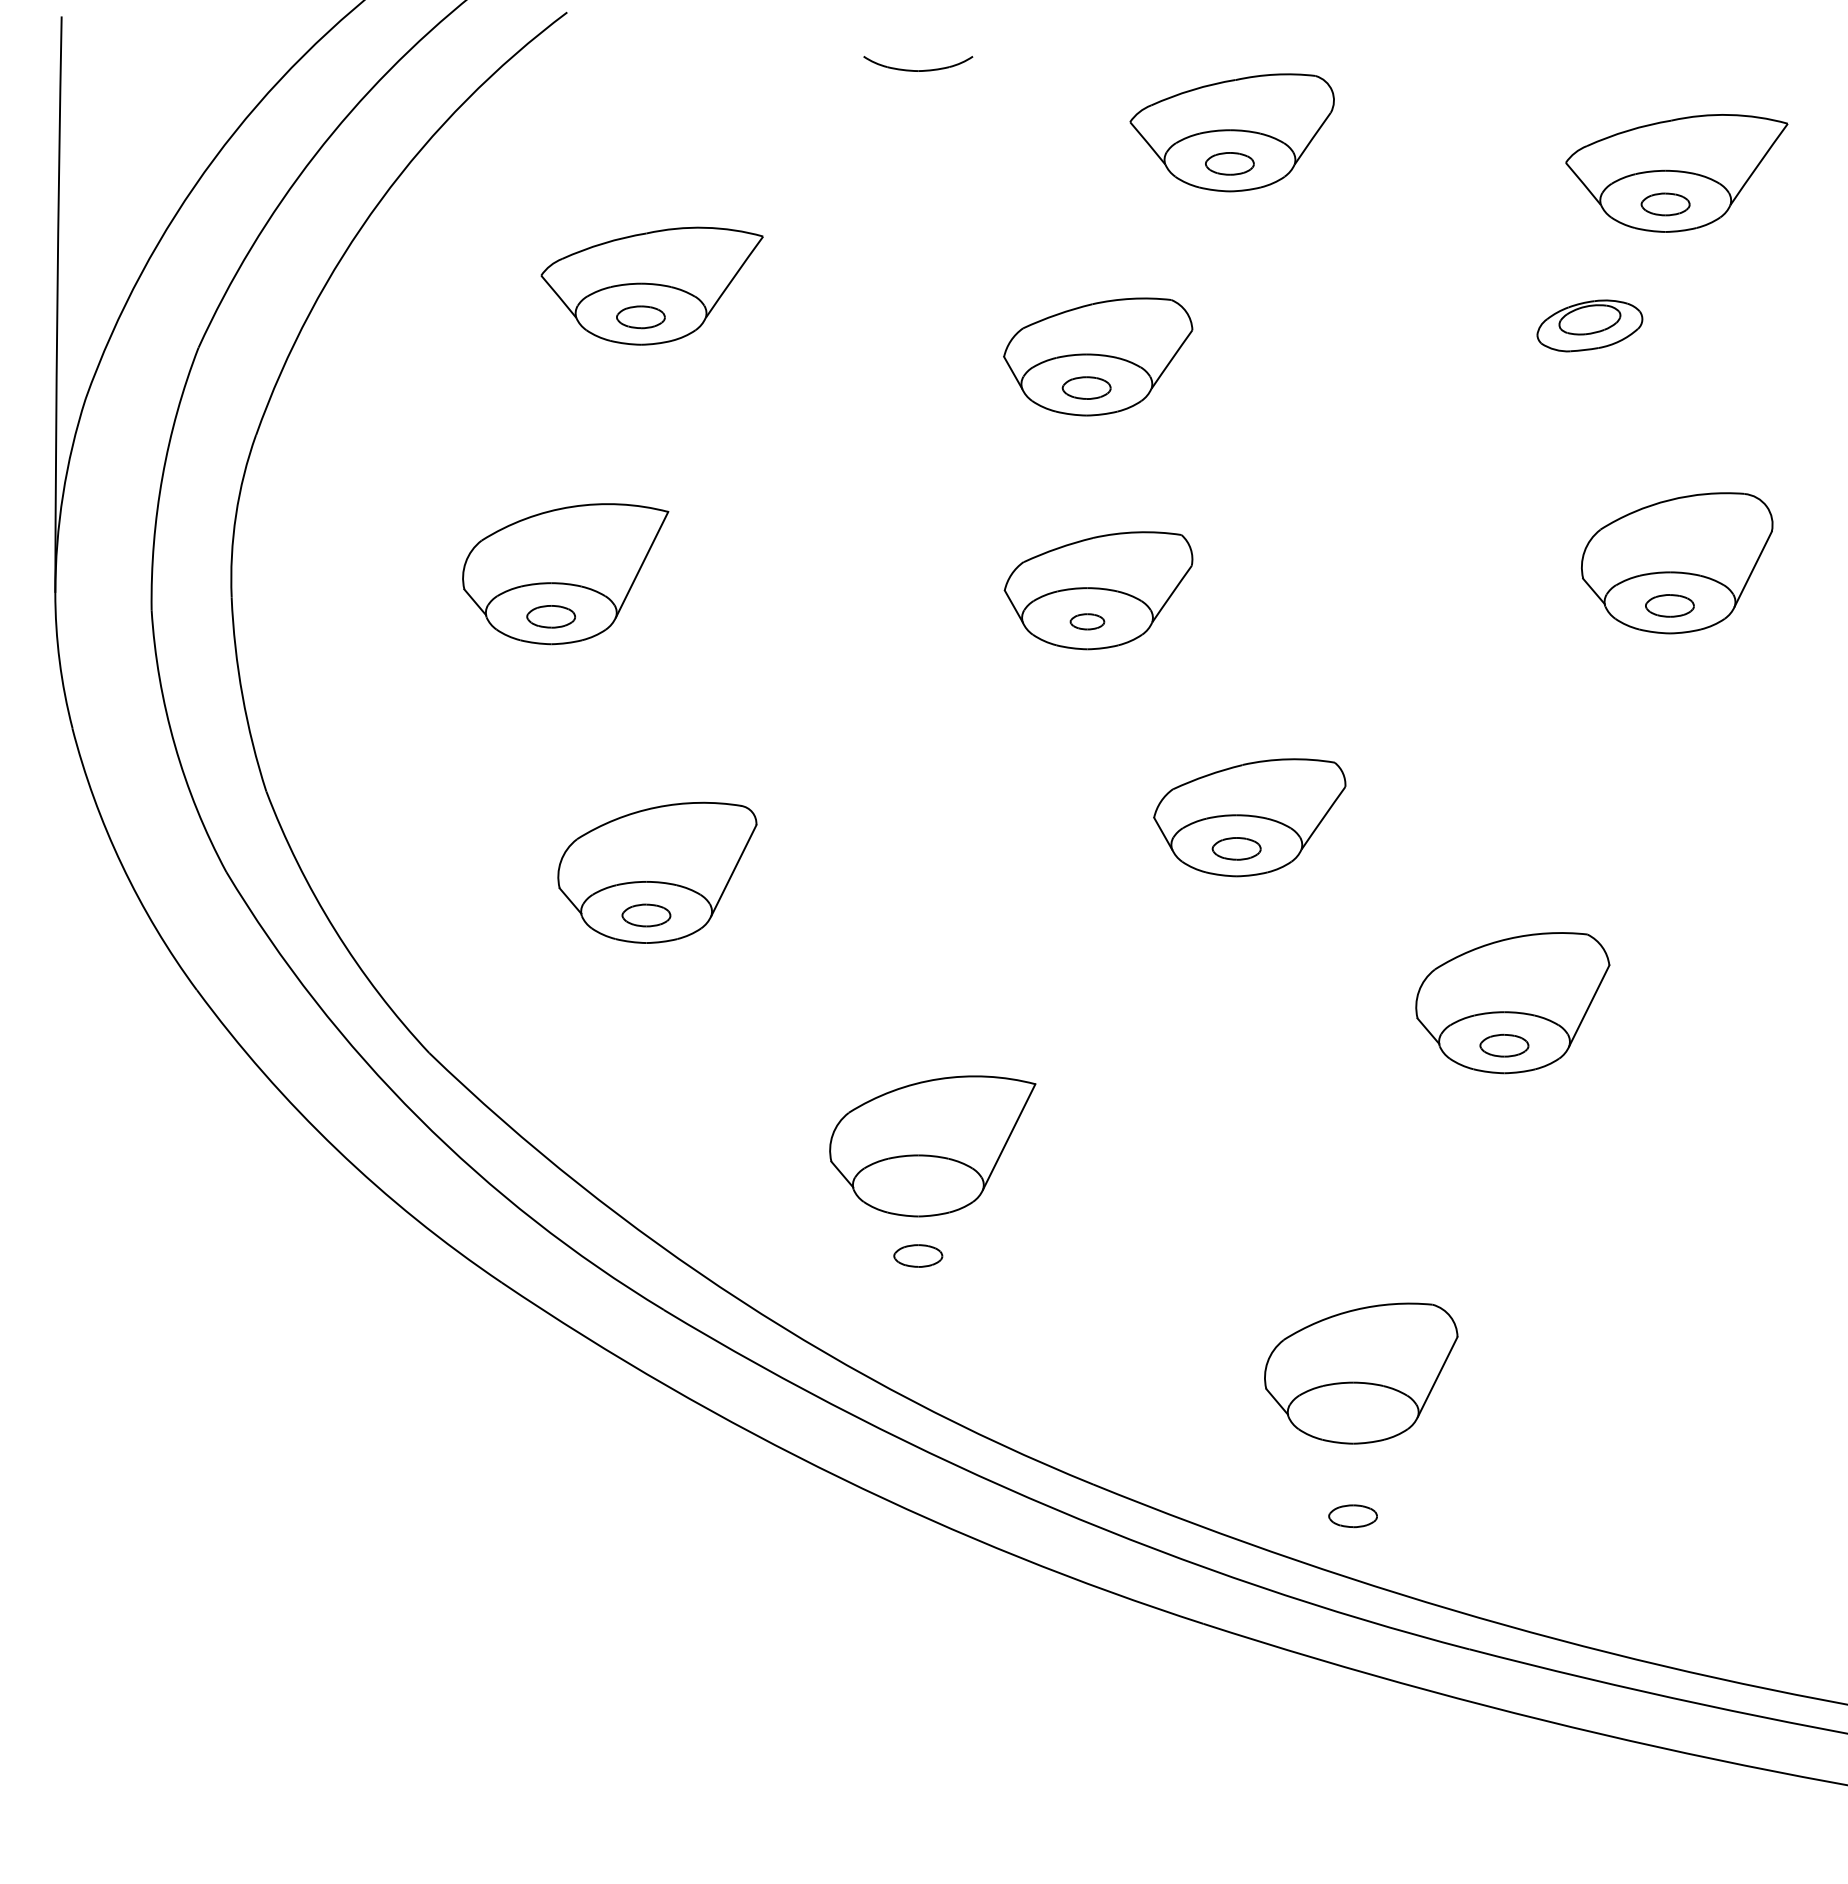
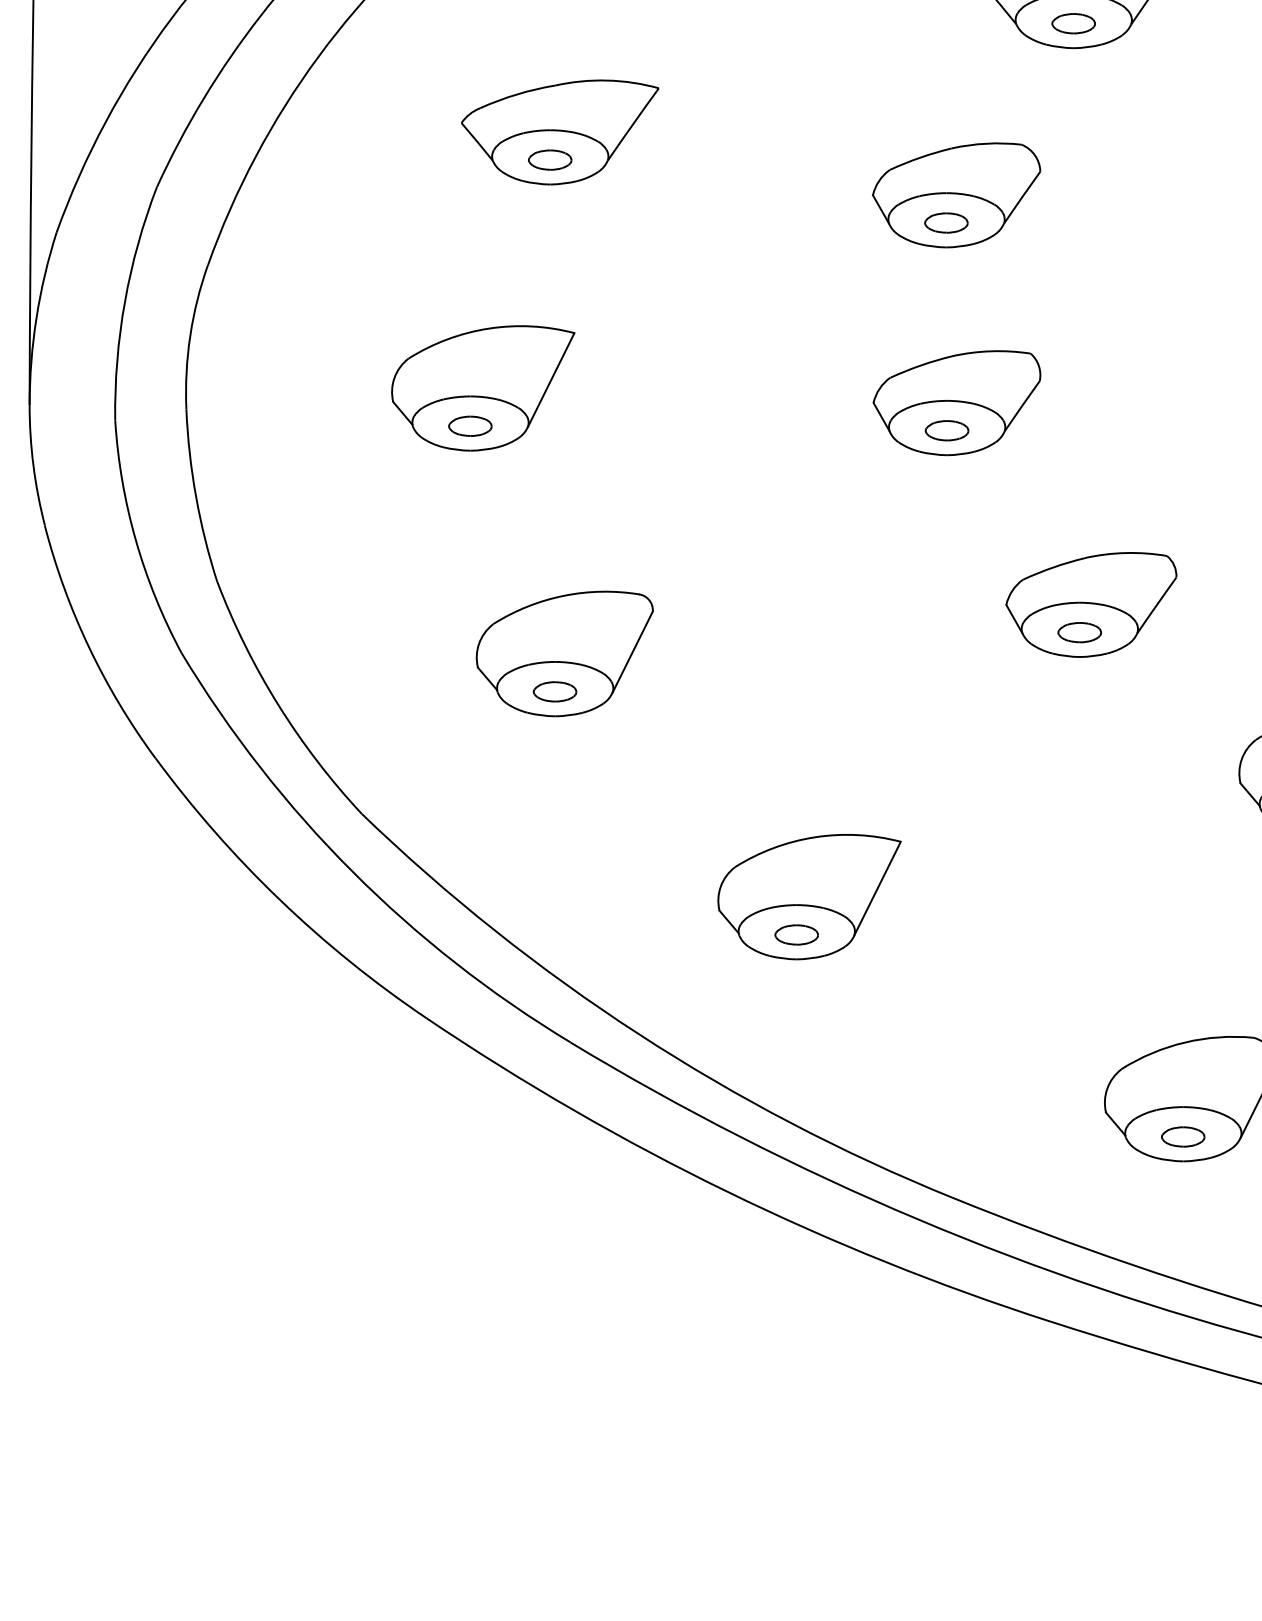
part: (1087, 621) -> (947, 430), size x1.43
part: (918, 1255) -> (796, 934), moved
part: (1352, 1516) -> (1182, 1137), moved

